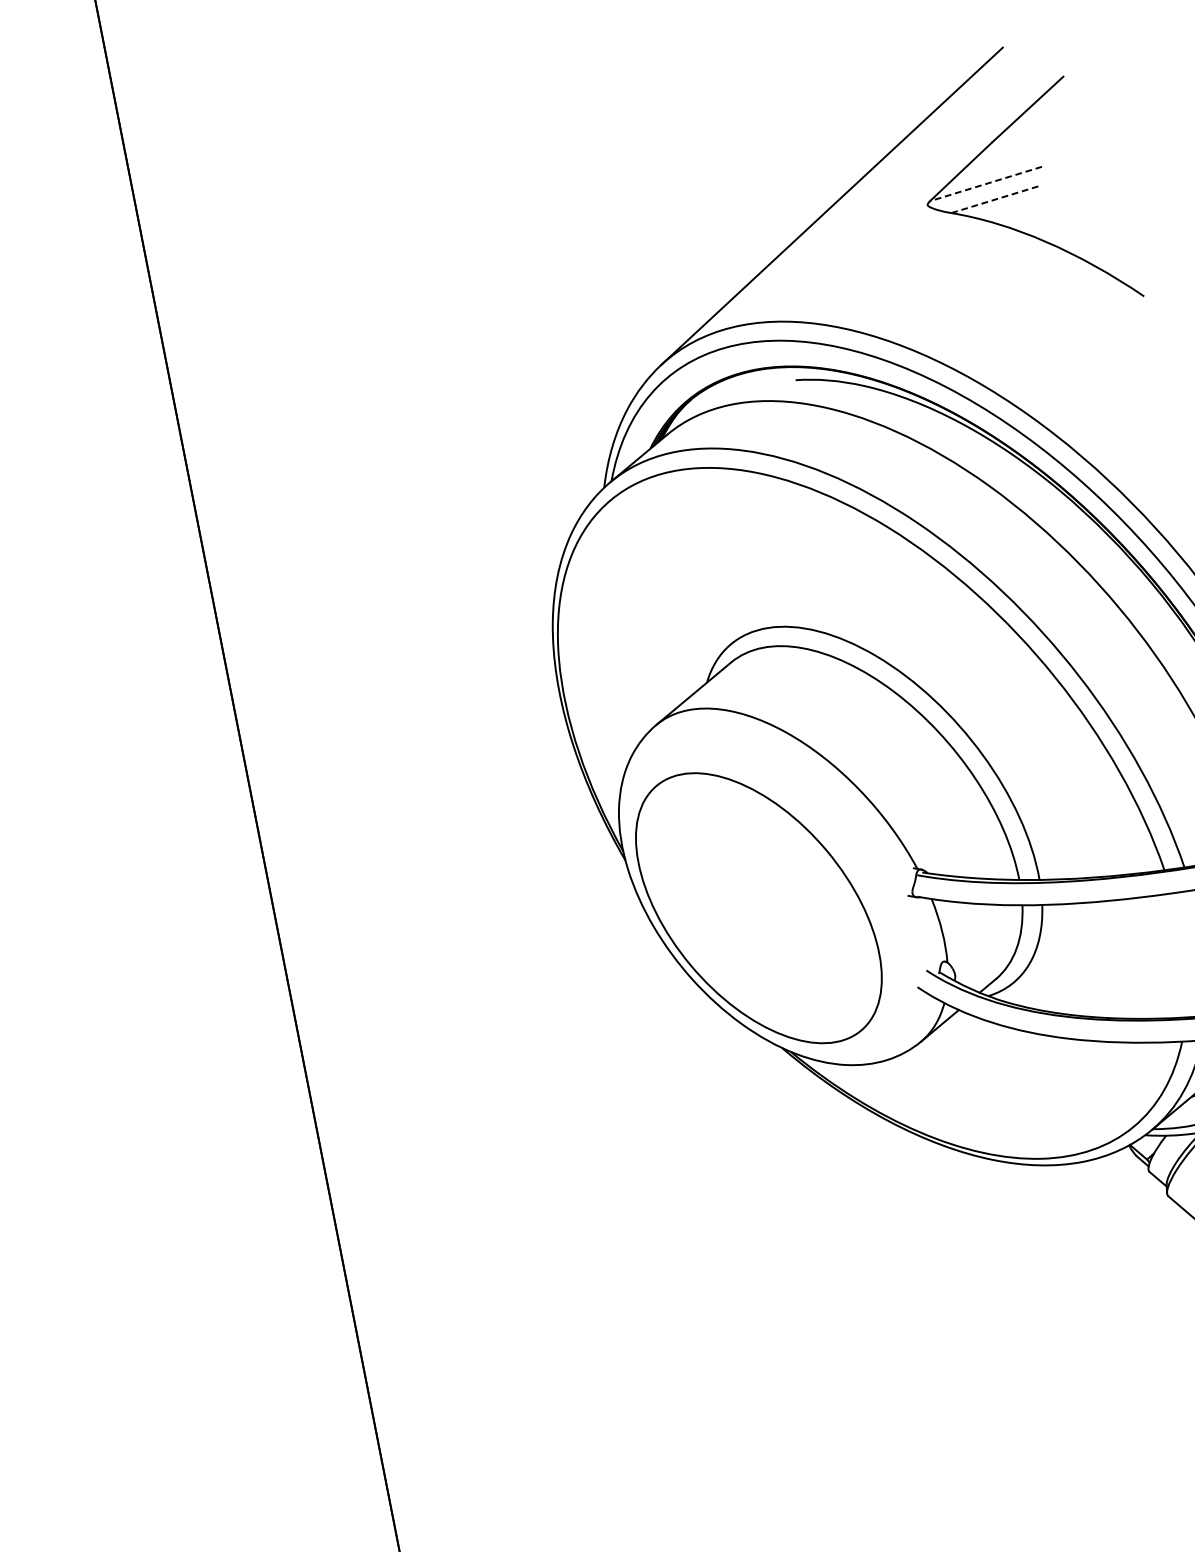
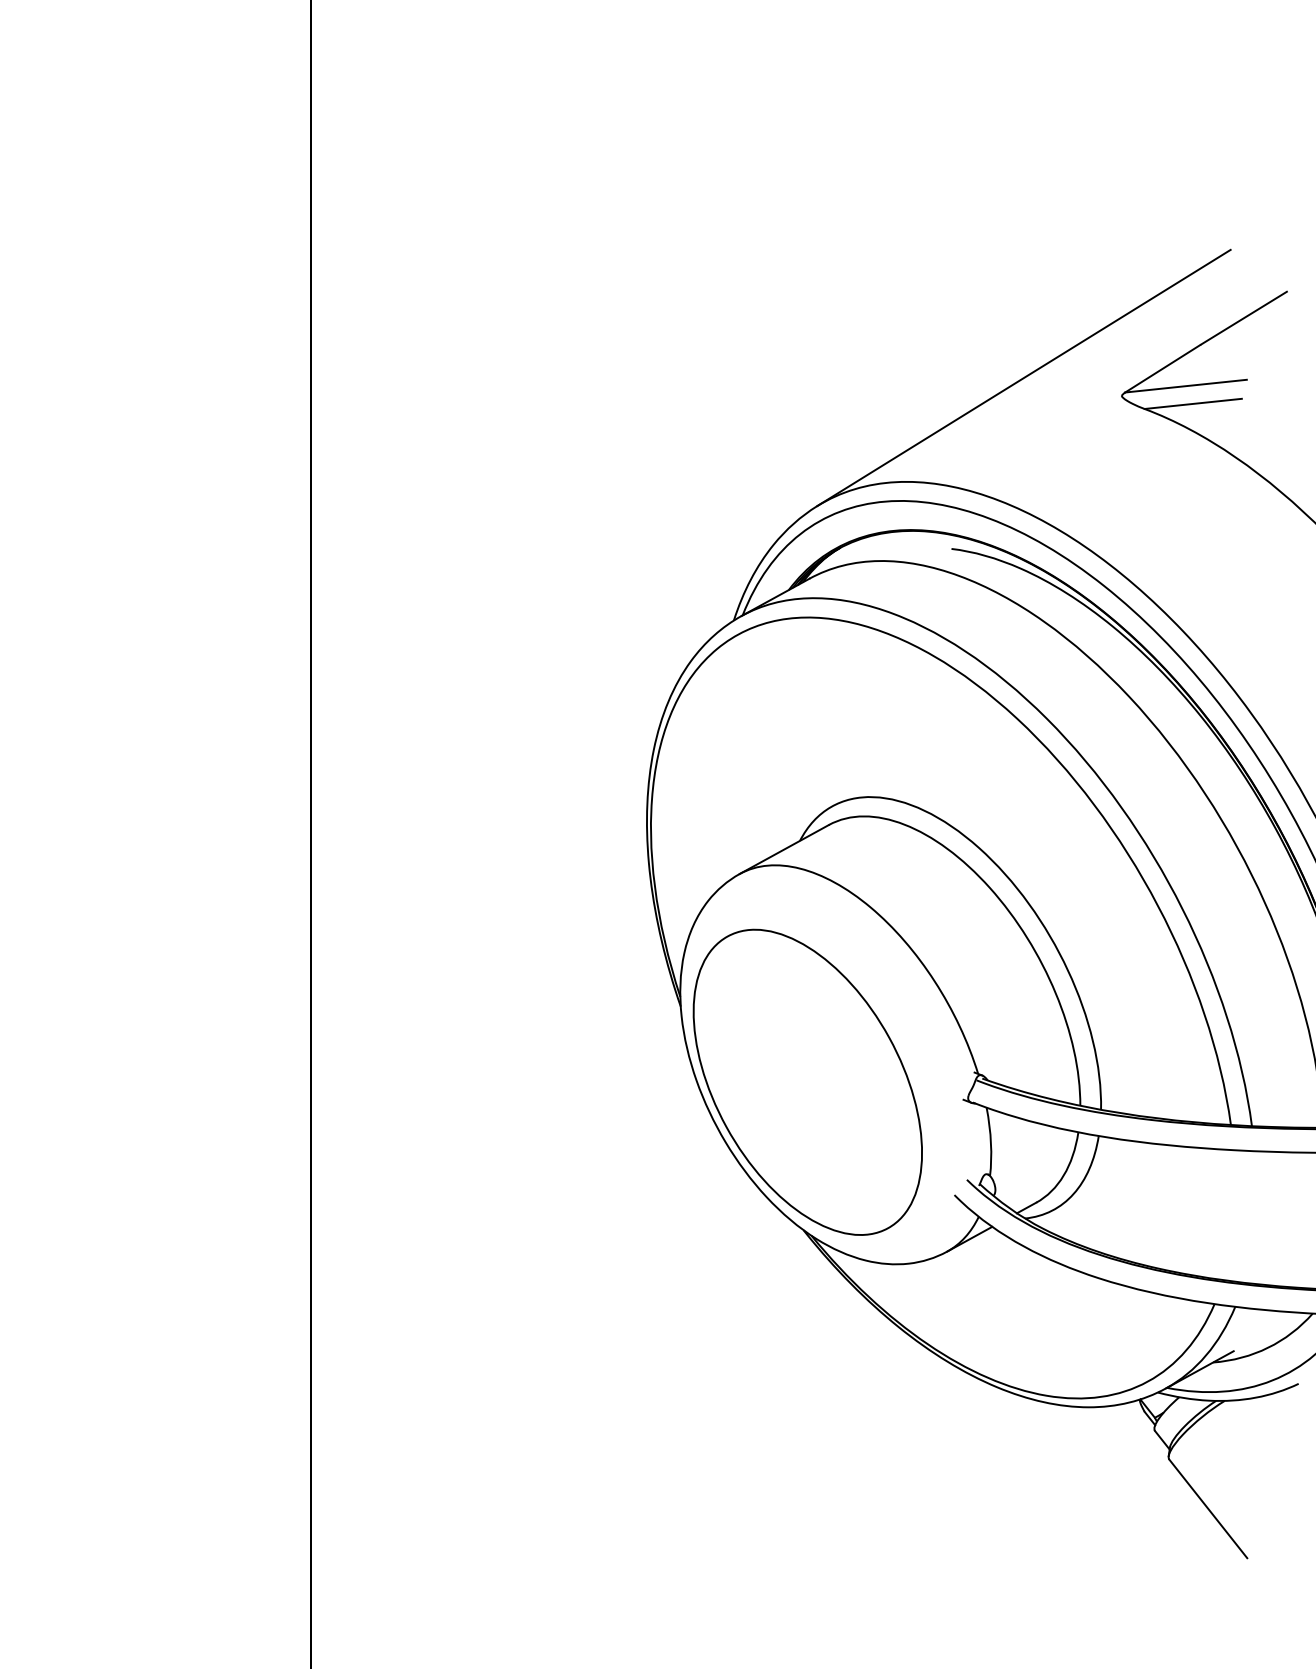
line: (985, 184) -> (1185, 386), dashed -> solid
line: (996, 198) -> (1193, 403), dashed -> solid

